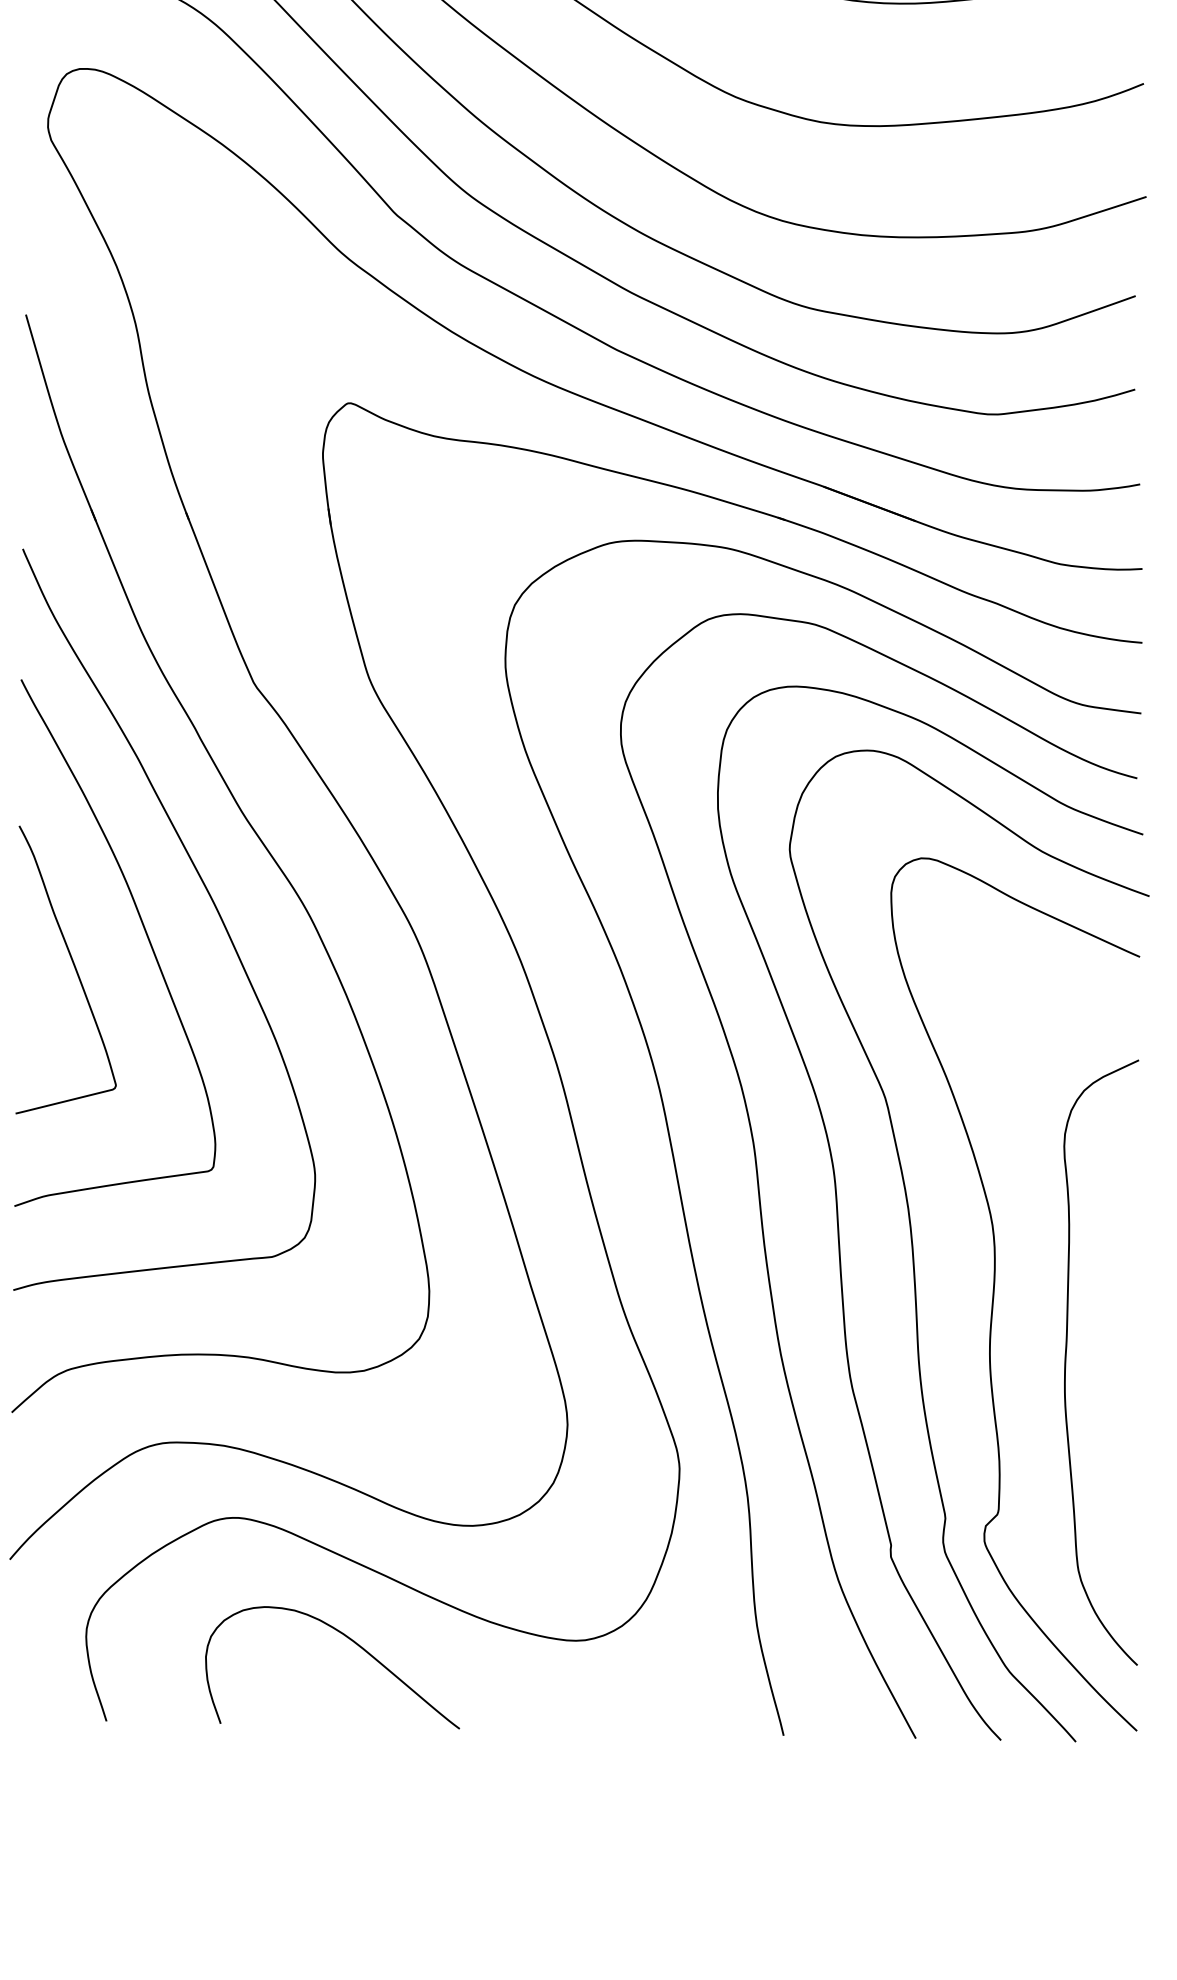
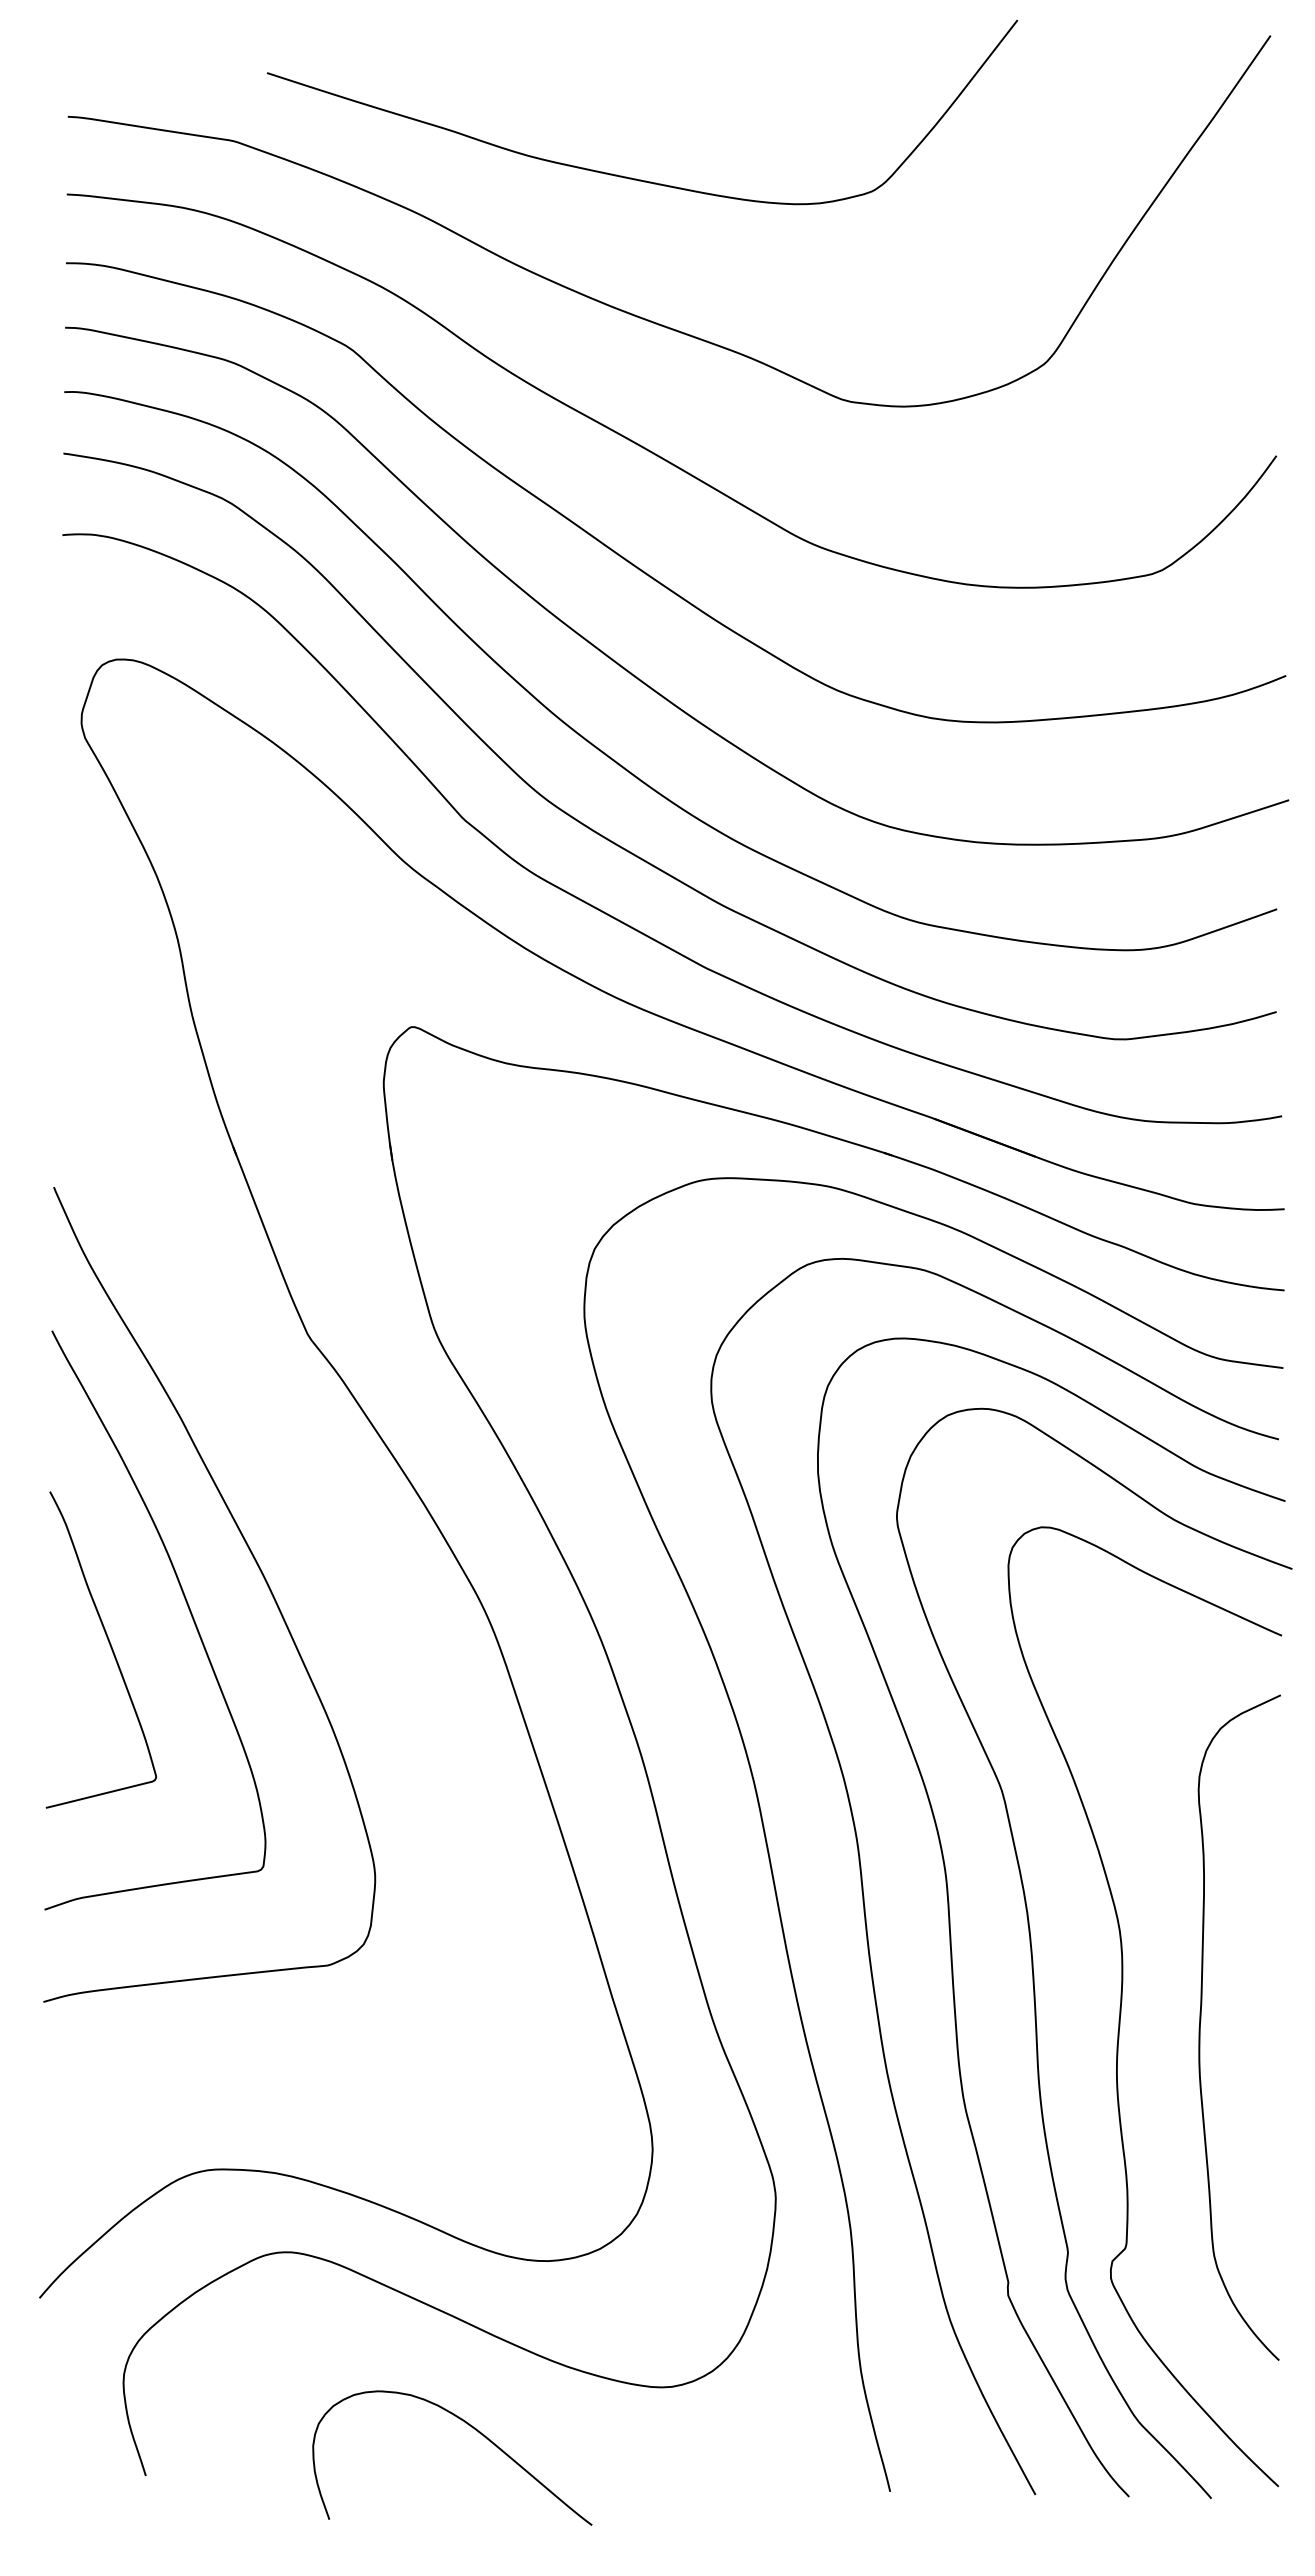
part: (259, 839) -> (313, 1506), removed
curve: (1066, 1356) -> (1201, 2020), moved
curve: (350, 1640) -> (472, 2428), moved

